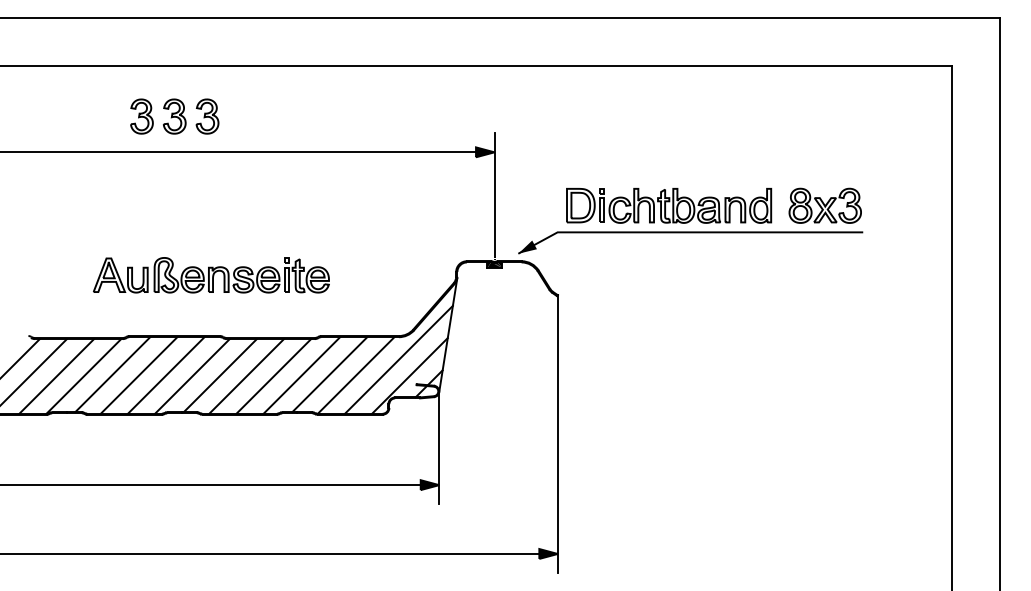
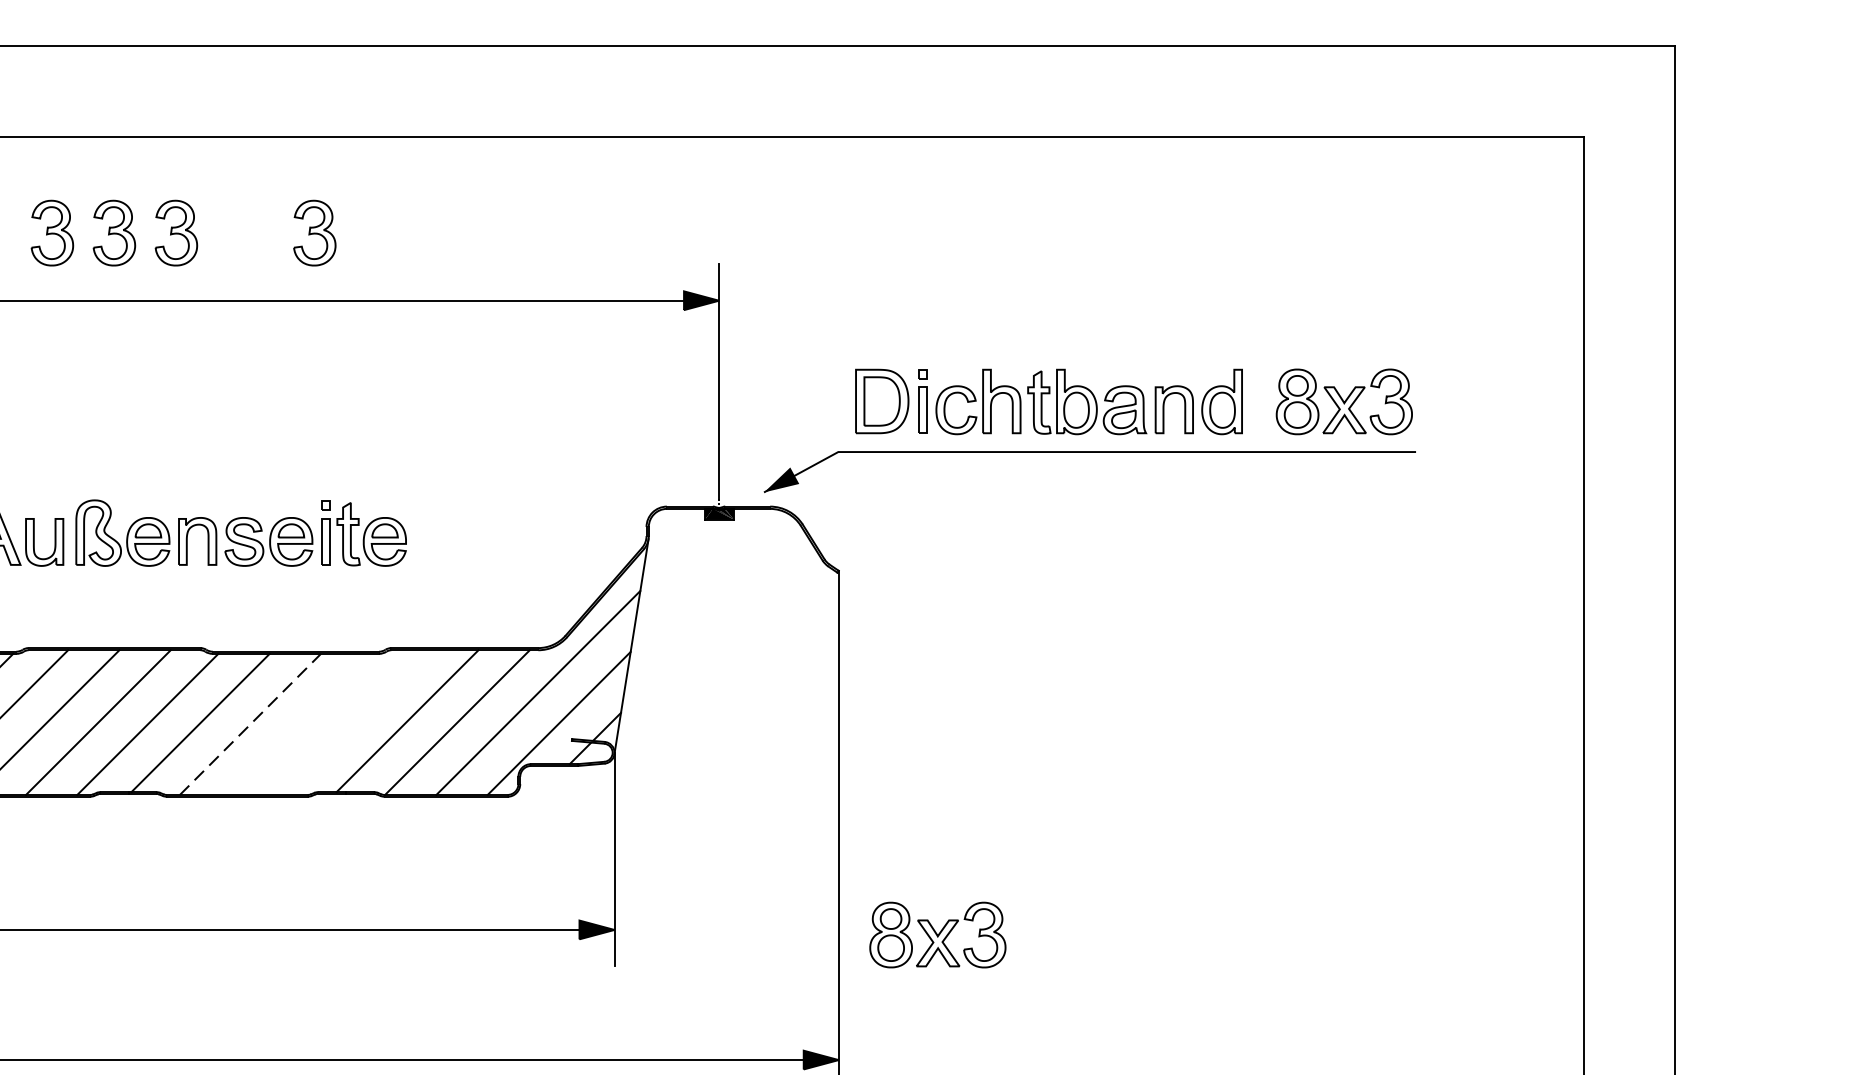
part: (280, 116) -> (314, 232), added
line: (301, 375) -> (354, 722), removed
line: (246, 376) -> (250, 724), solid -> dashed
line: (273, 376) -> (301, 724), removed
part: (609, 487) -> (936, 934), added

